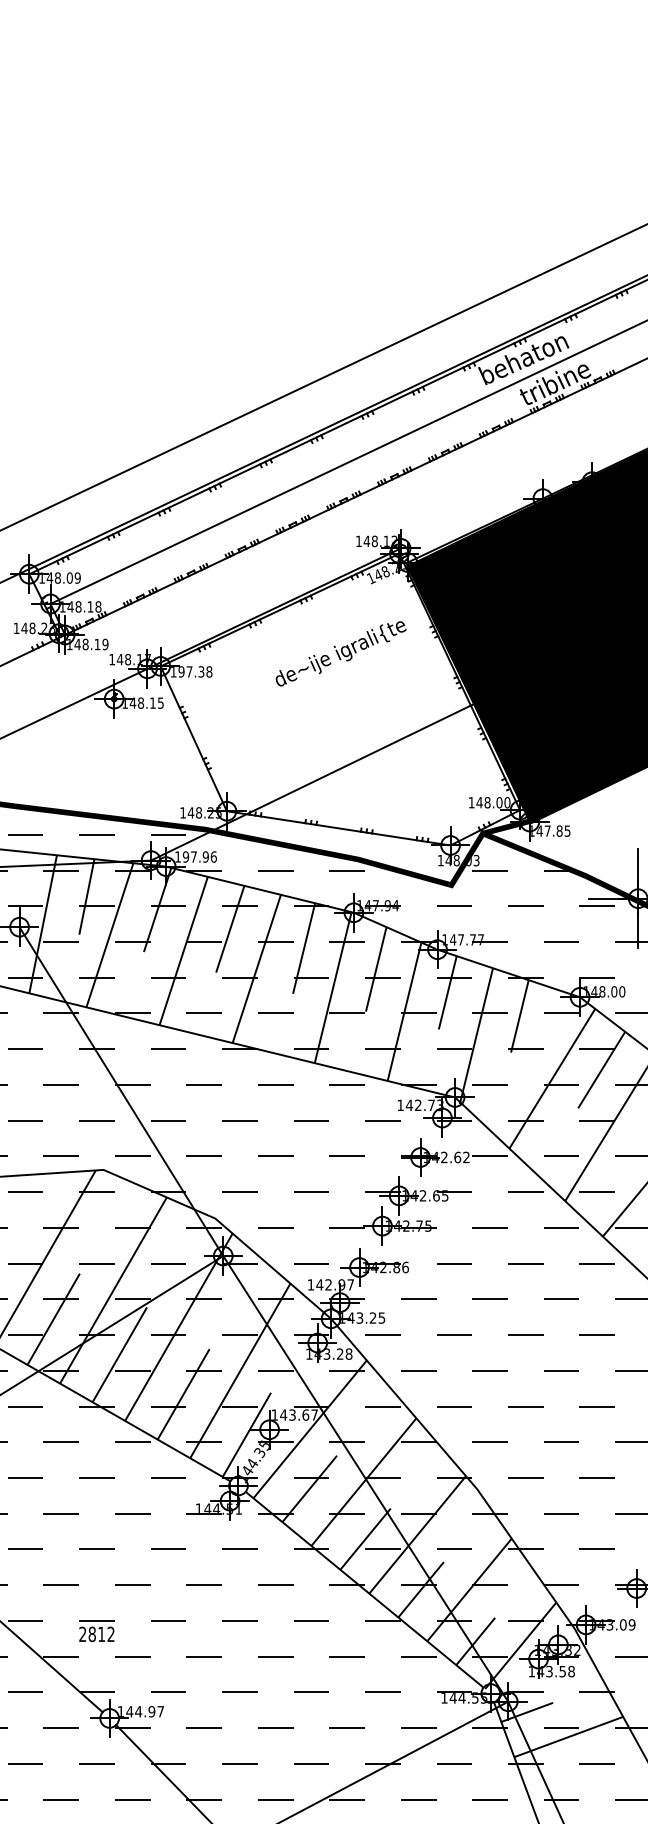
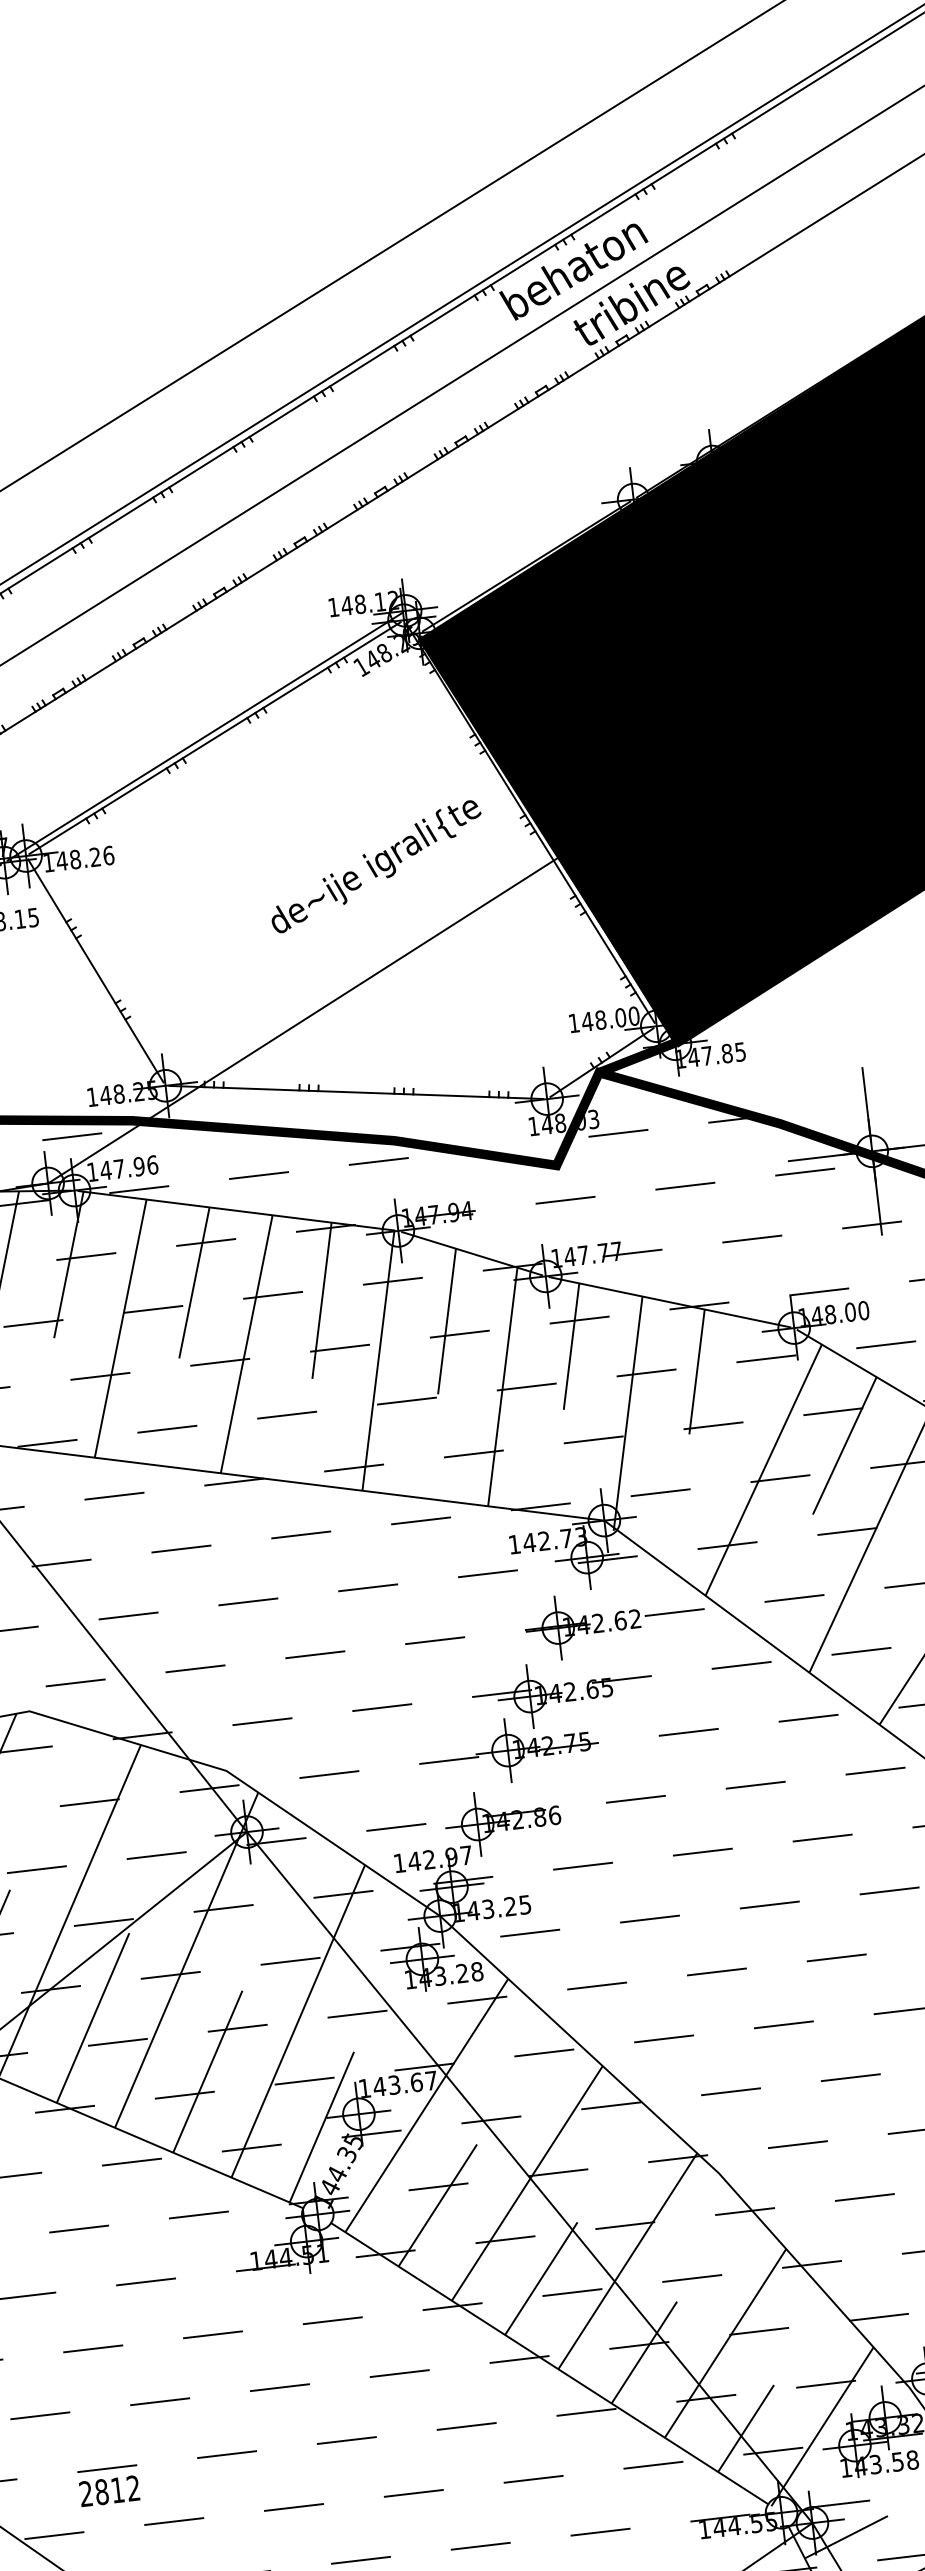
text: (340, 653) -> (375, 866), moved
text: (195, 671) -> (85, 857), 197.38 -> 148.26
text: (185, 856) -> (105, 1169), 197.96 -> 147.96

